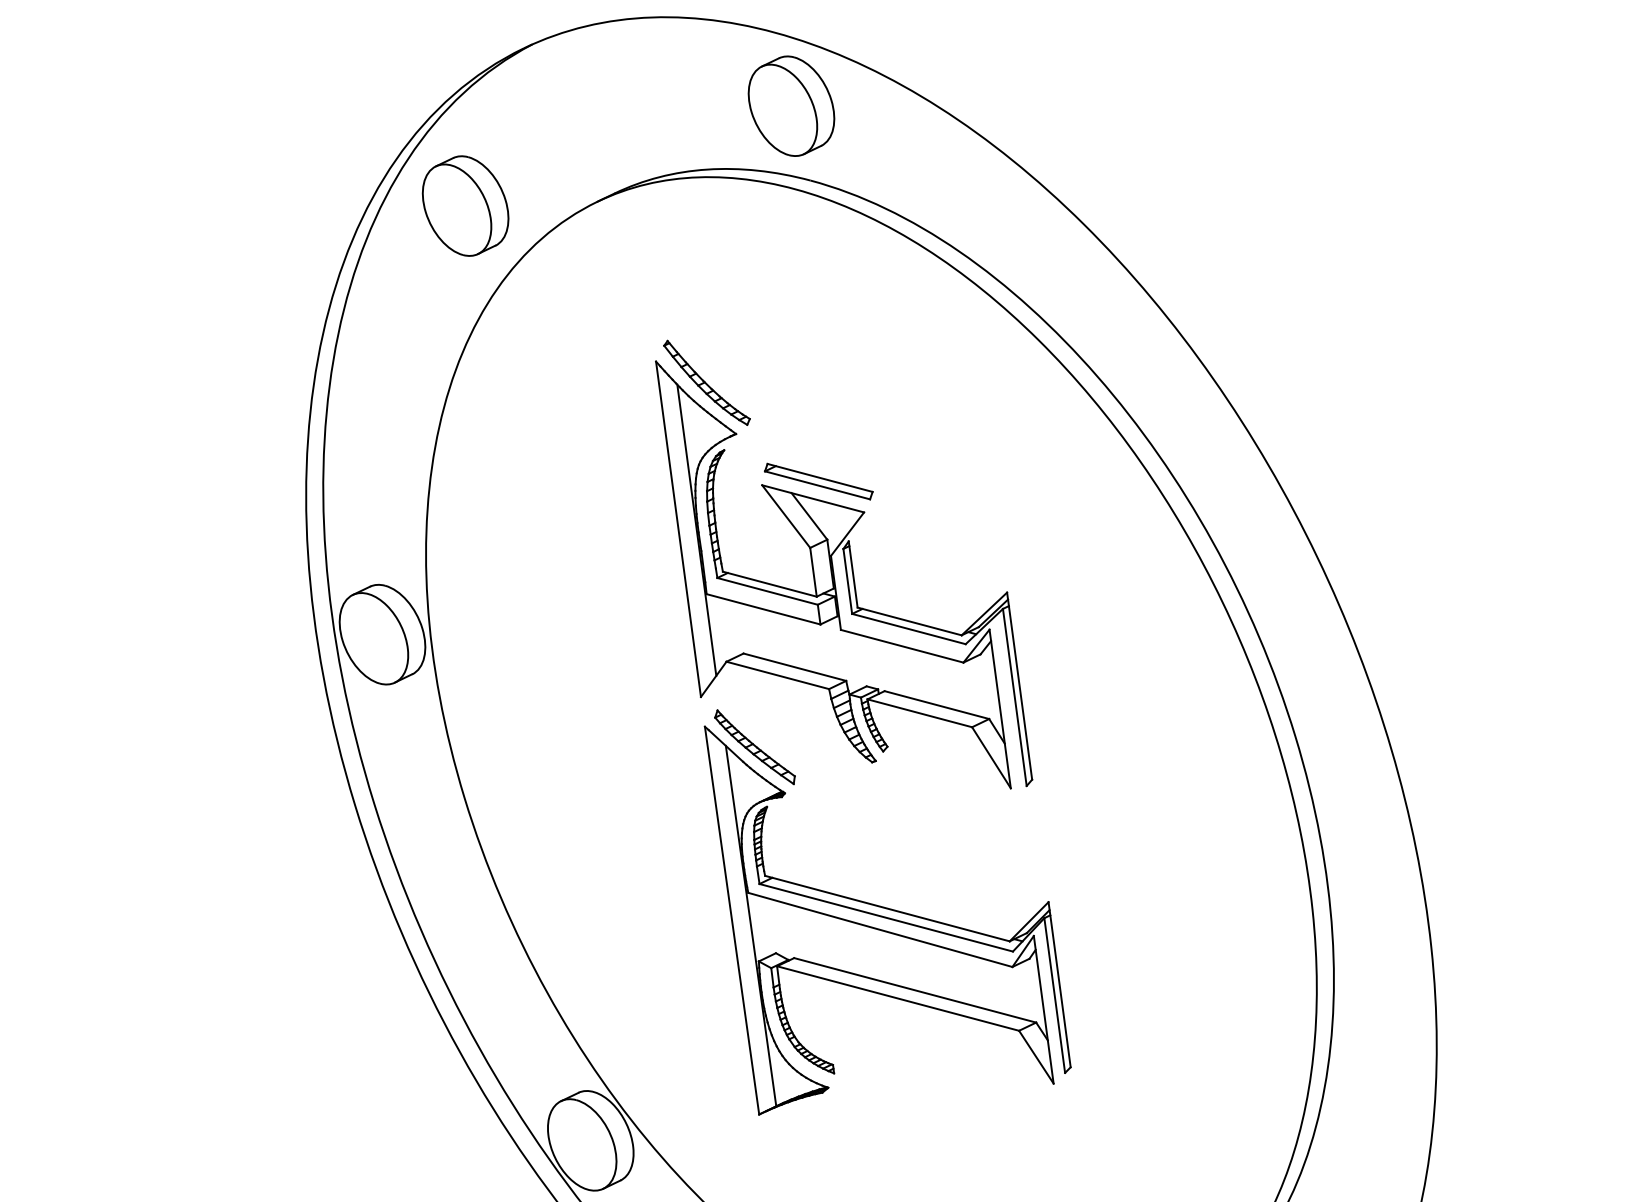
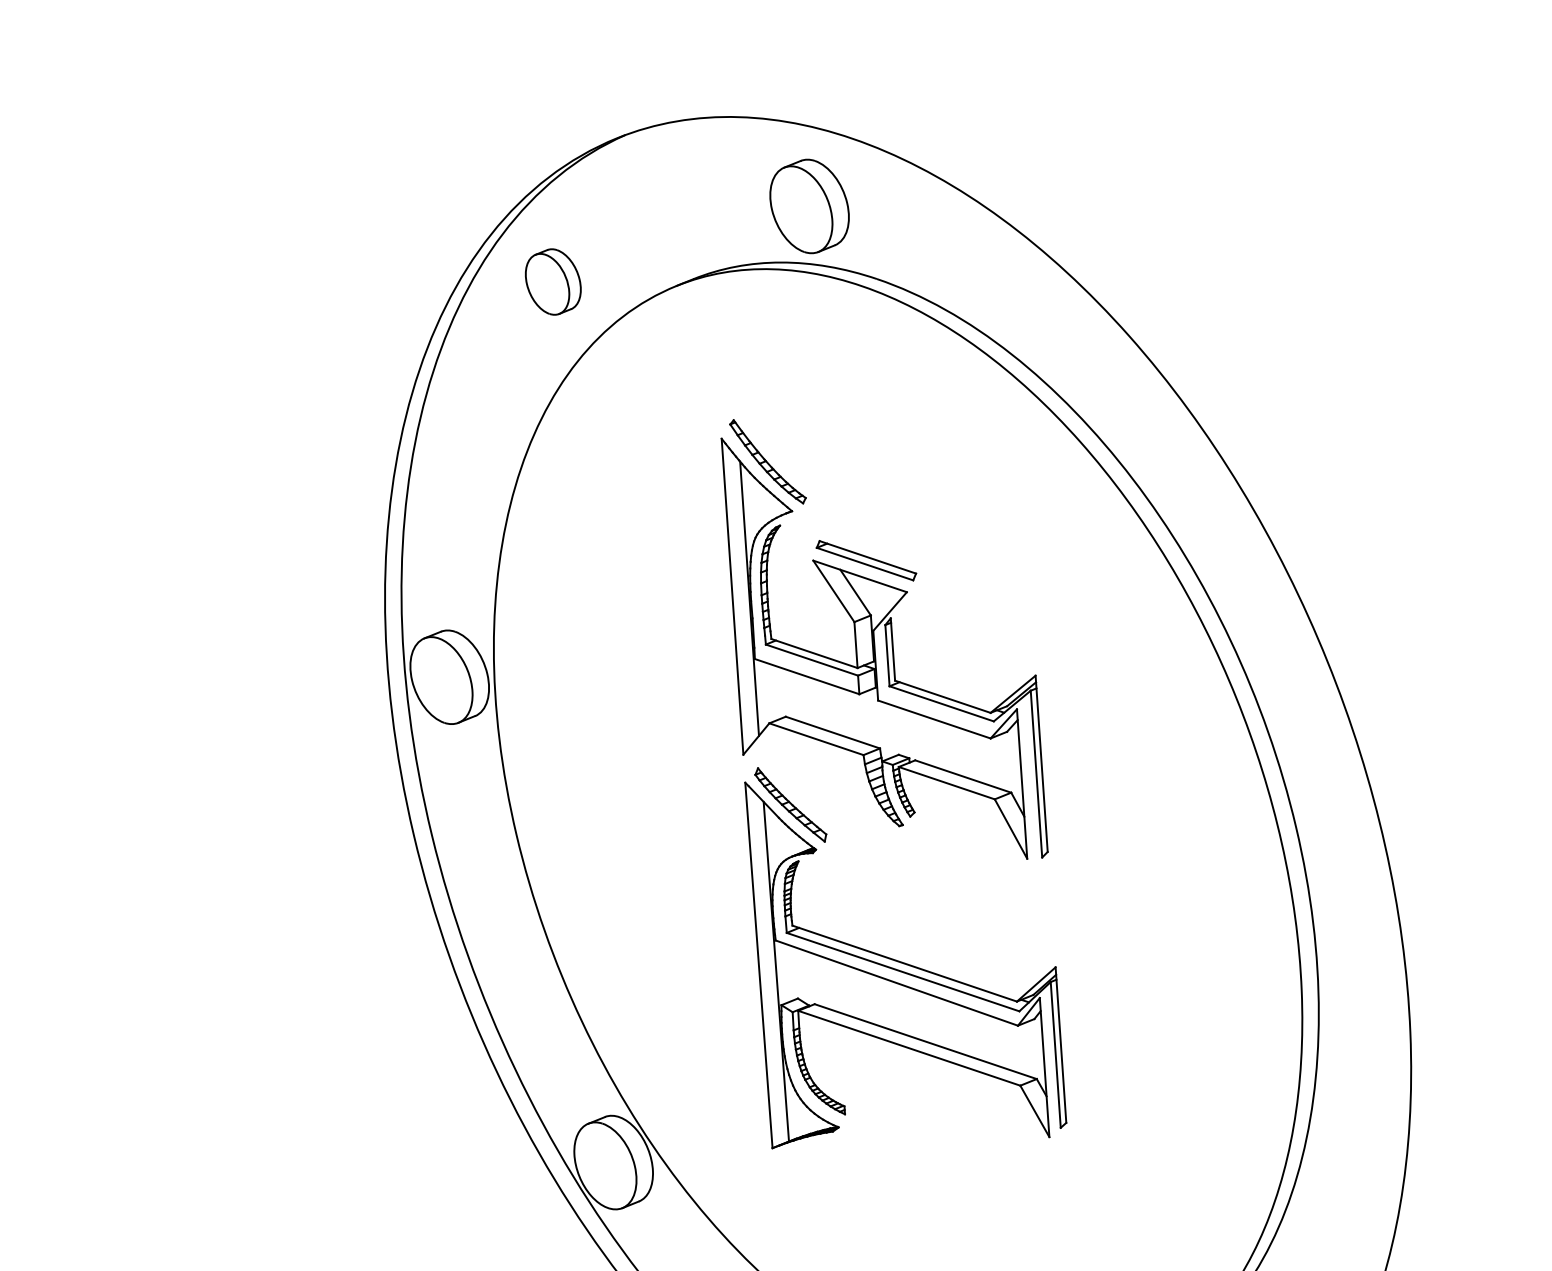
part: (791, 106) -> (809, 206), moved
part: (465, 205) -> (553, 281), size x0.7

